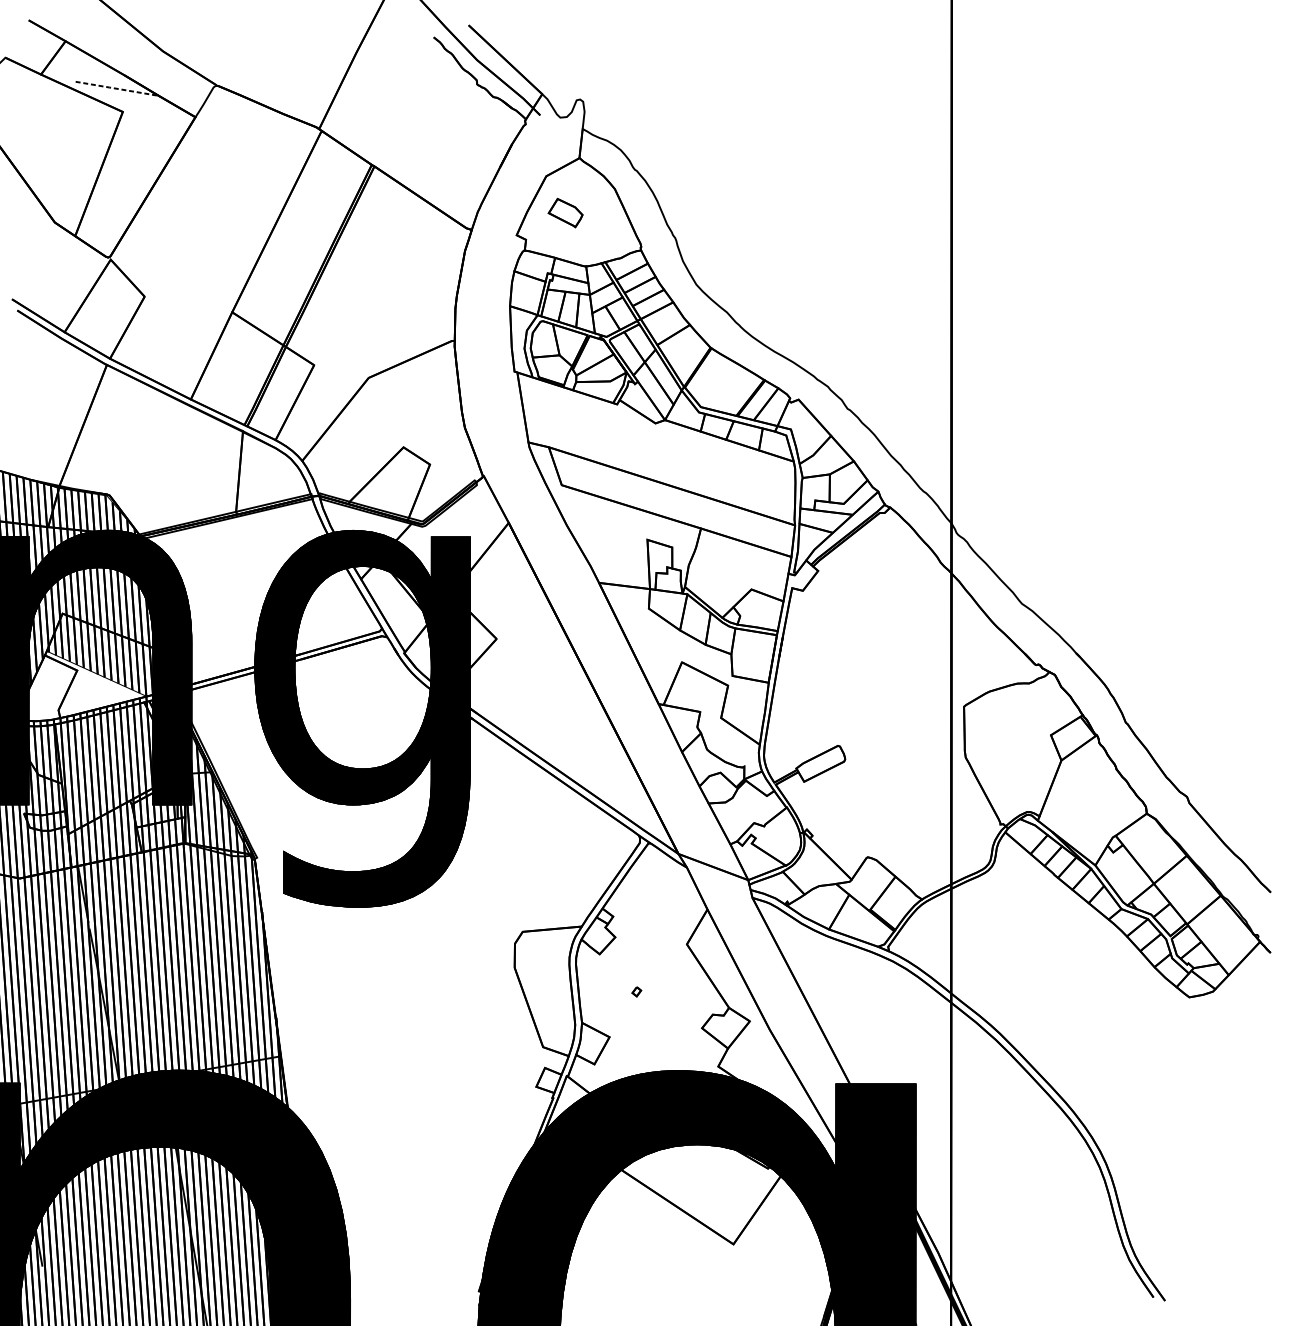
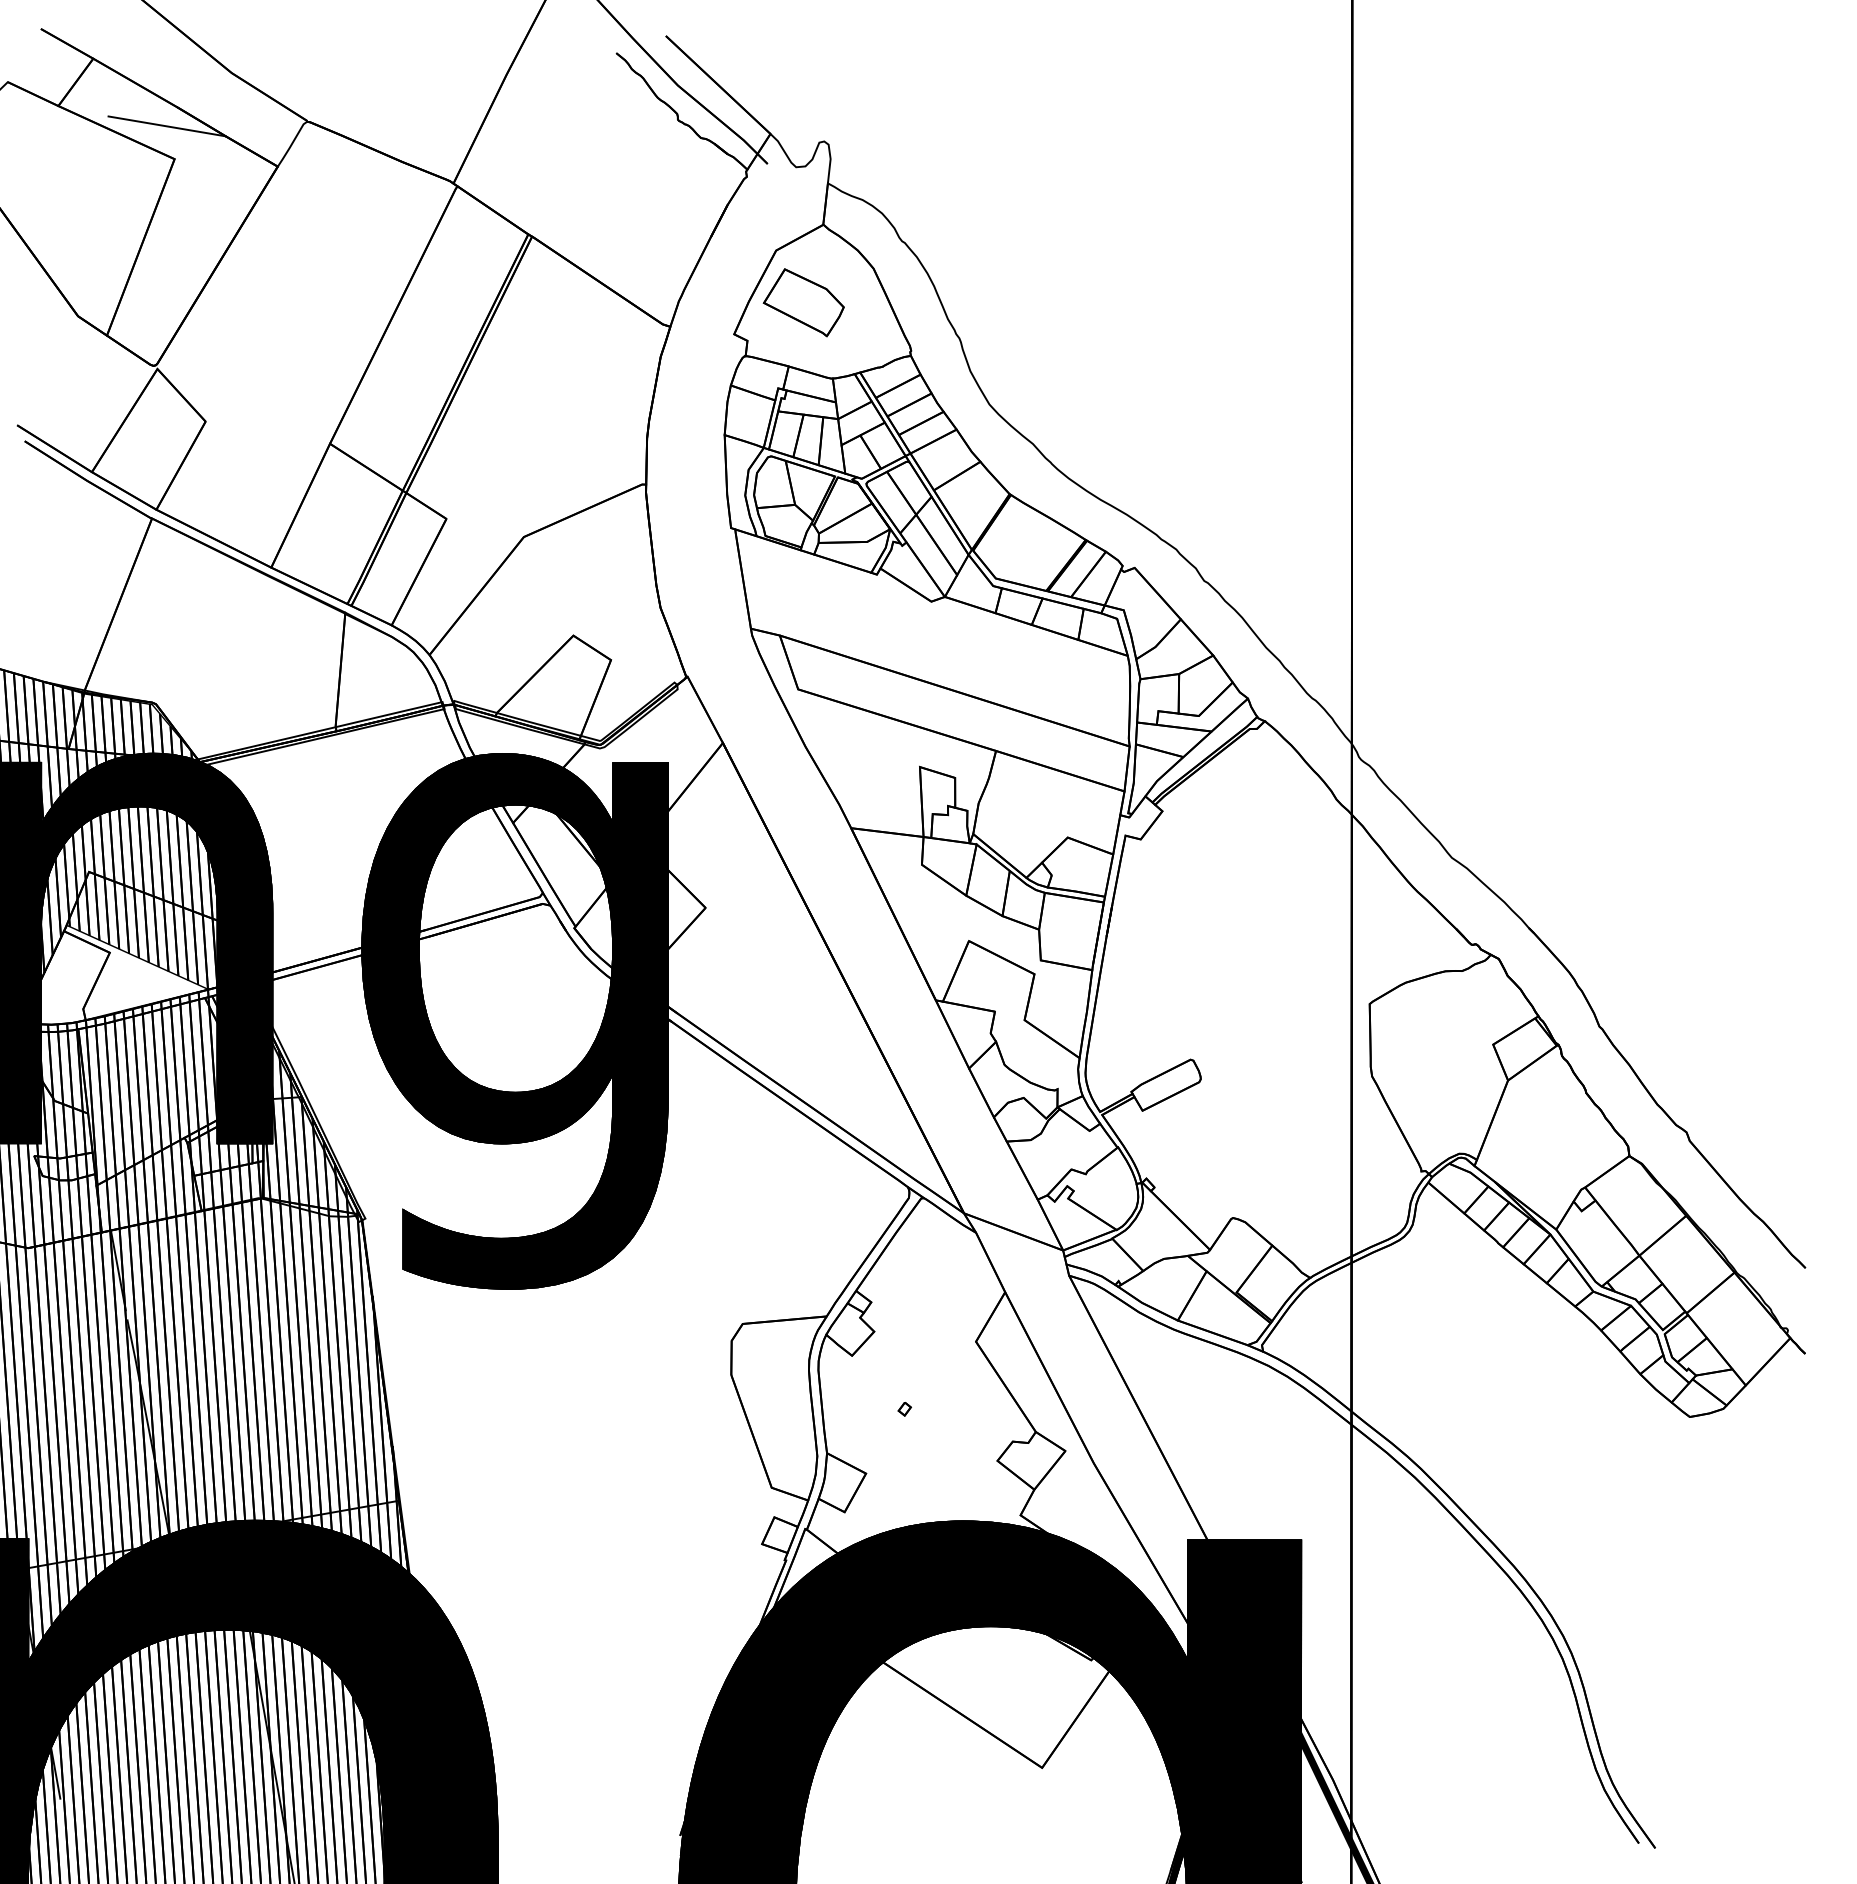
line: (117, 88) -> (166, 126), dashed -> solid
part: (565, 212) -> (803, 302), size x1.67

